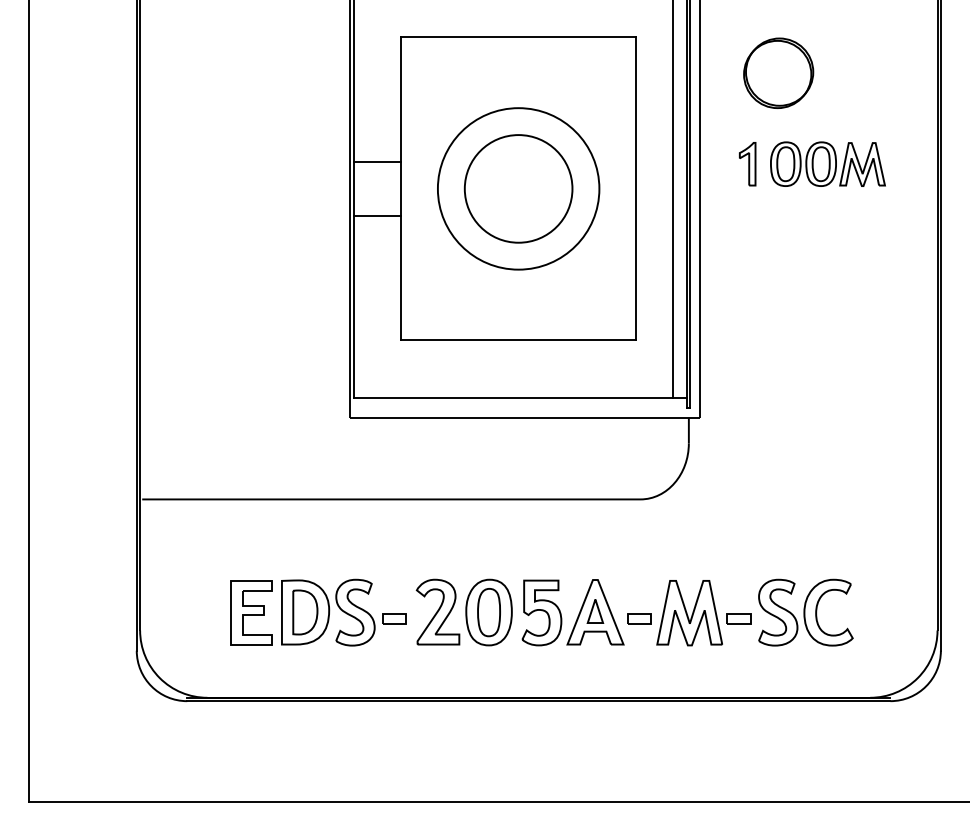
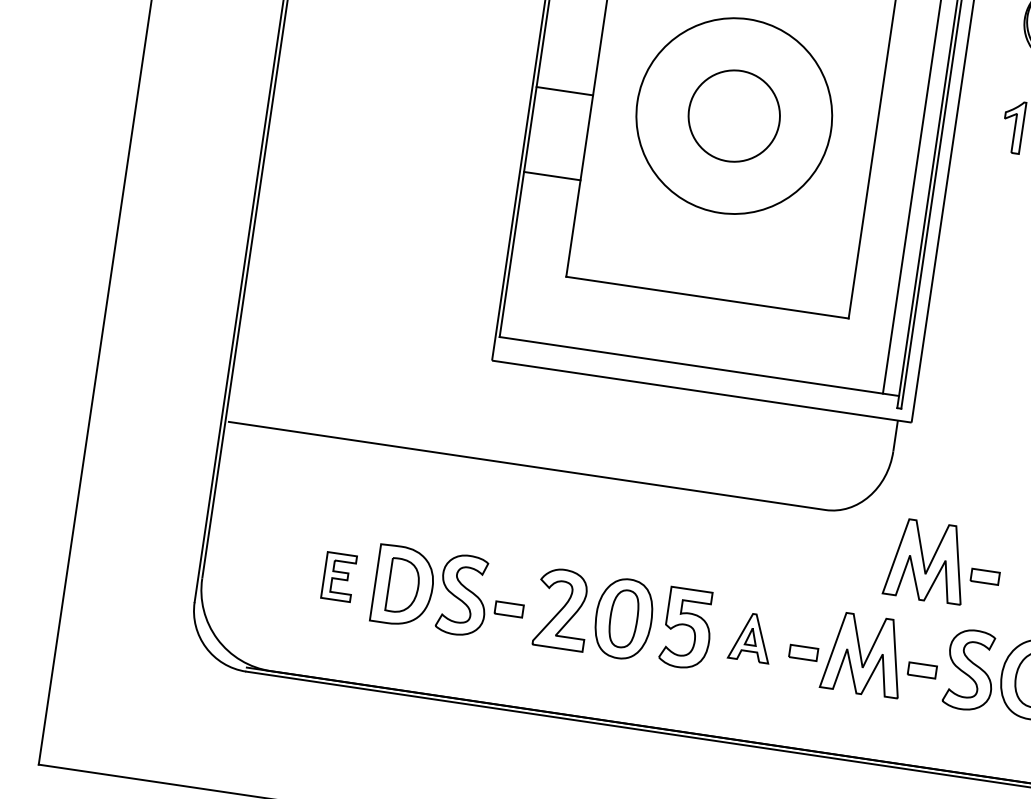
line: (376, 161) -> (563, 90), moved
circle: (518, 188) -> (734, 115), size x0.7
line: (376, 215) -> (551, 175), moved
part: (743, 529) -> (943, 564), added
part: (251, 612) -> (338, 576), size x0.6
part: (595, 612) -> (751, 637), size x0.6

